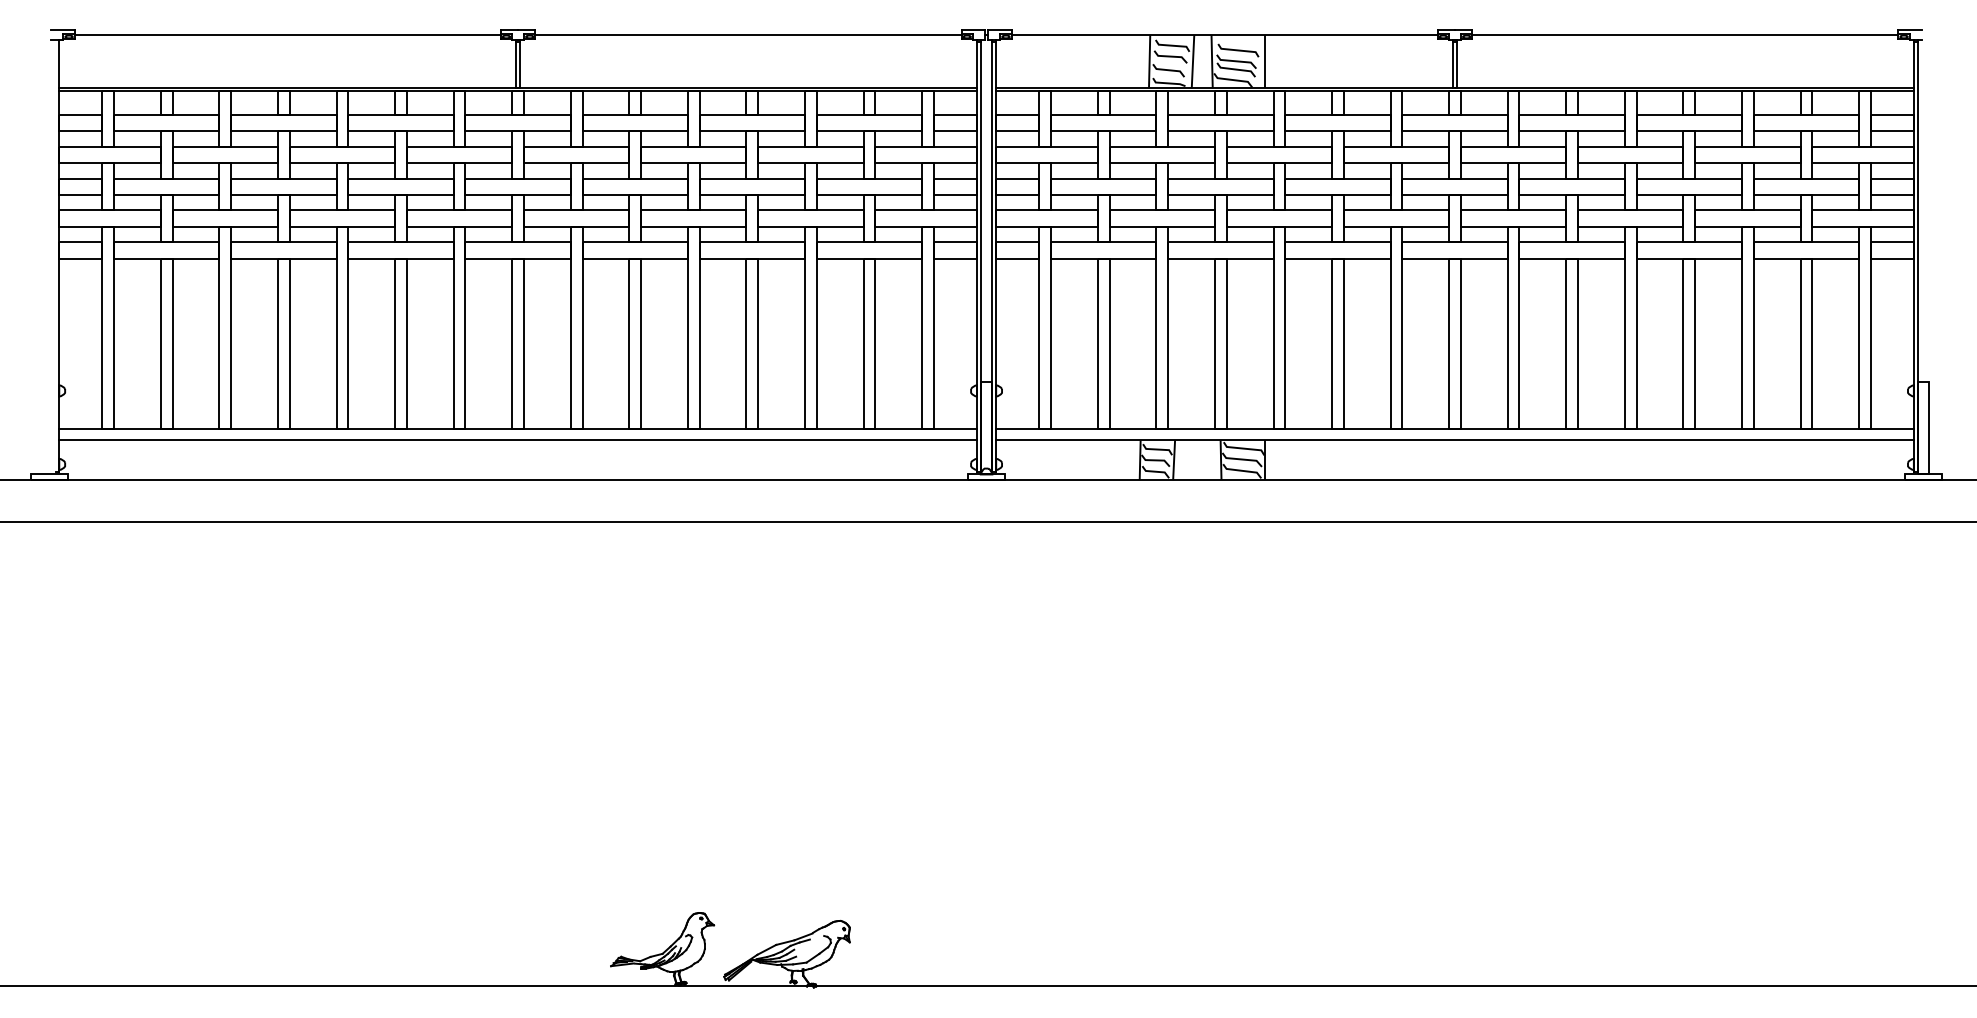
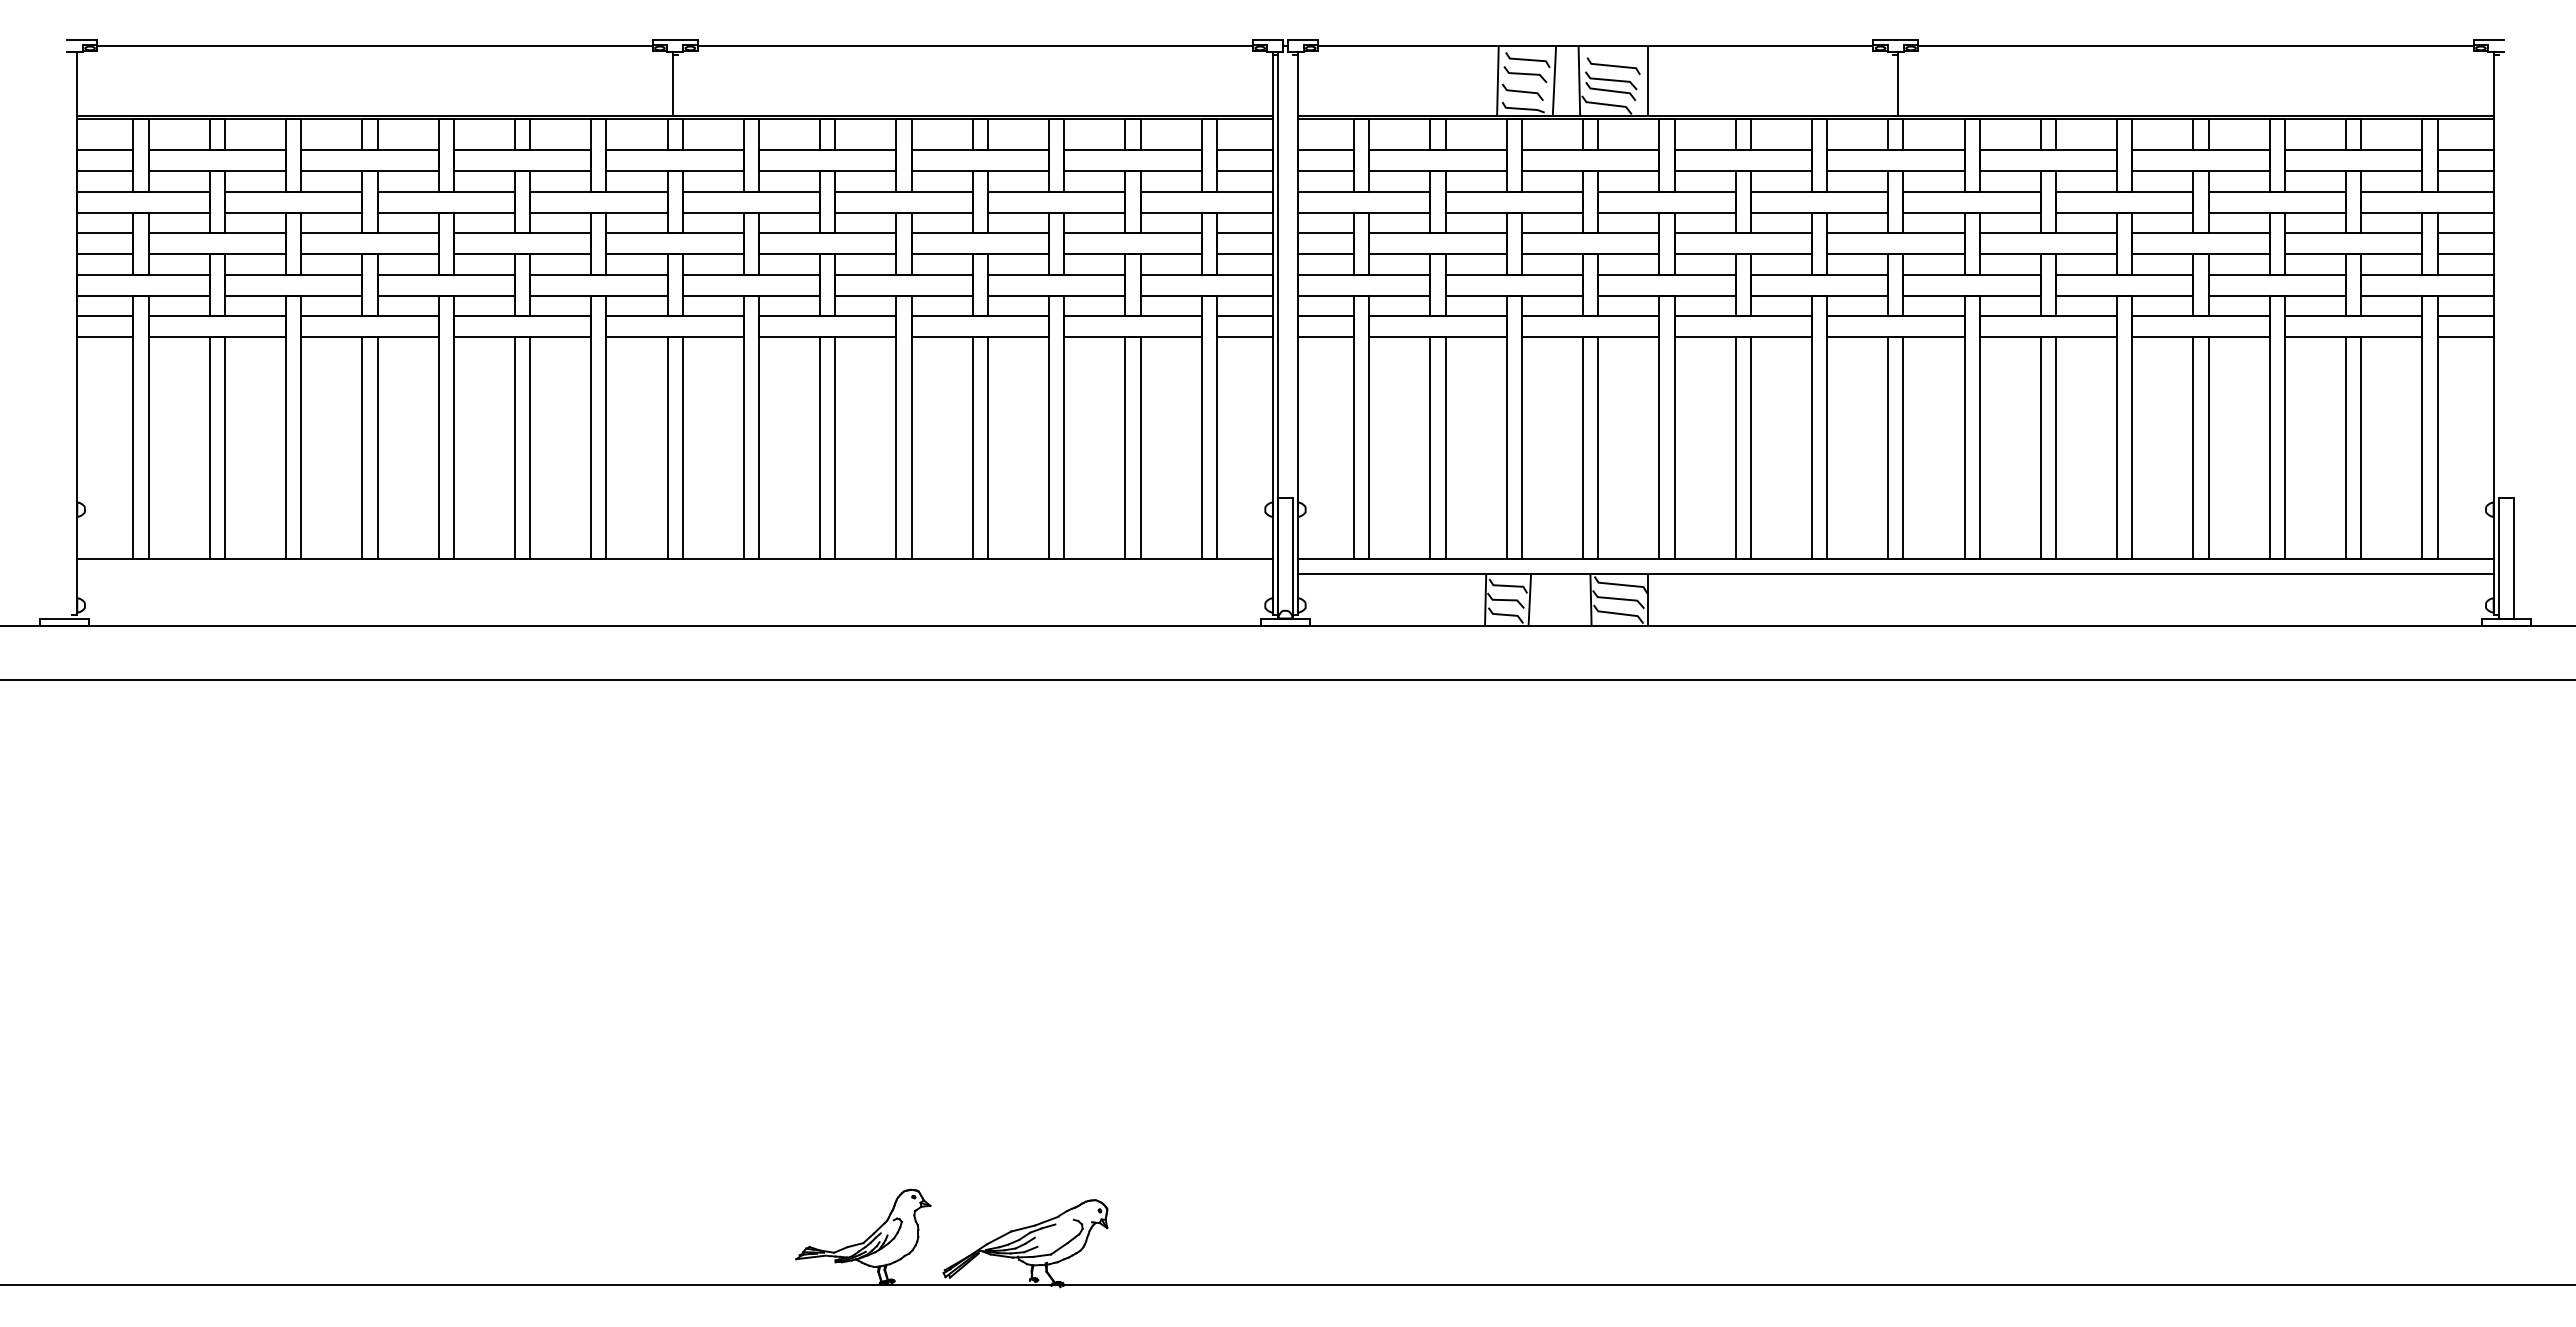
line: (519, 63) -> (677, 83), removed
line: (1453, 63) -> (1893, 83), removed
line: (992, 255) -> (1293, 333), removed
line: (1917, 255) -> (2498, 333), removed
line: (517, 439) -> (674, 573), removed

